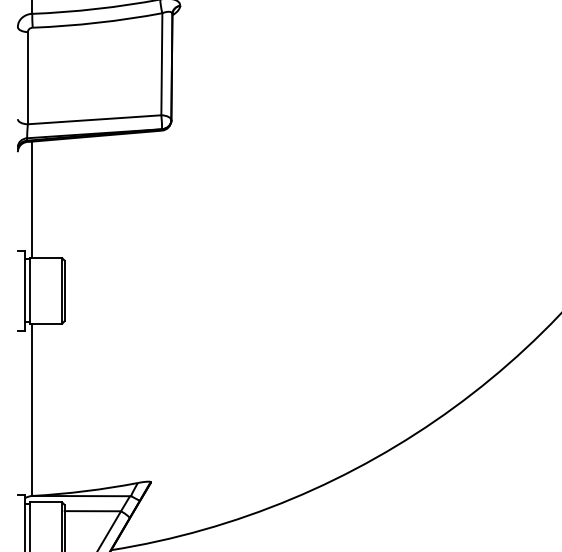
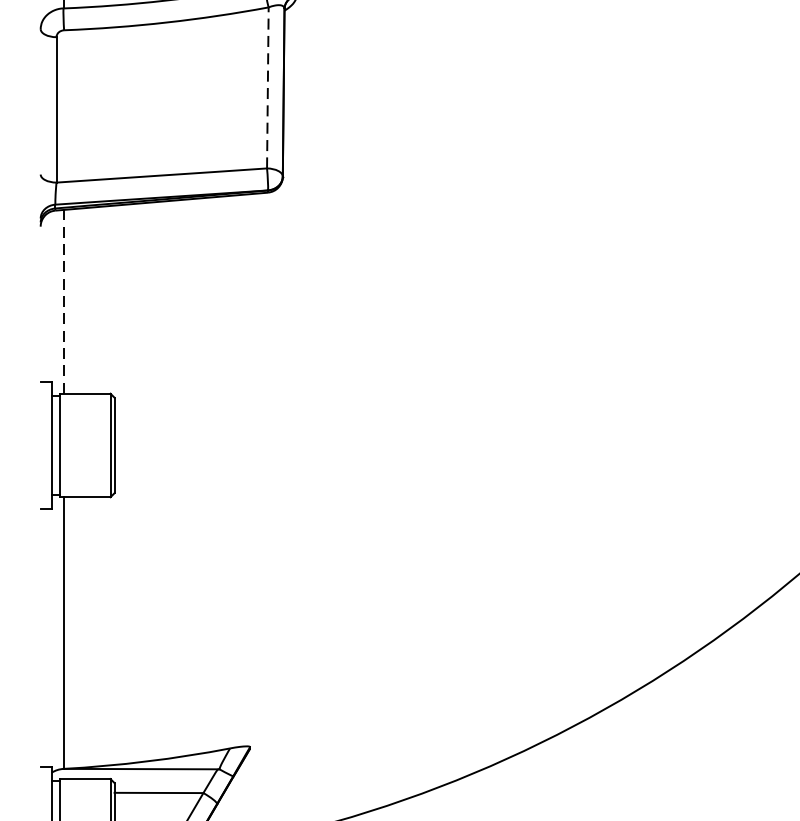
line: (161, 63) -> (267, 86), solid -> dashed
line: (32, 199) -> (63, 301), solid -> dashed

